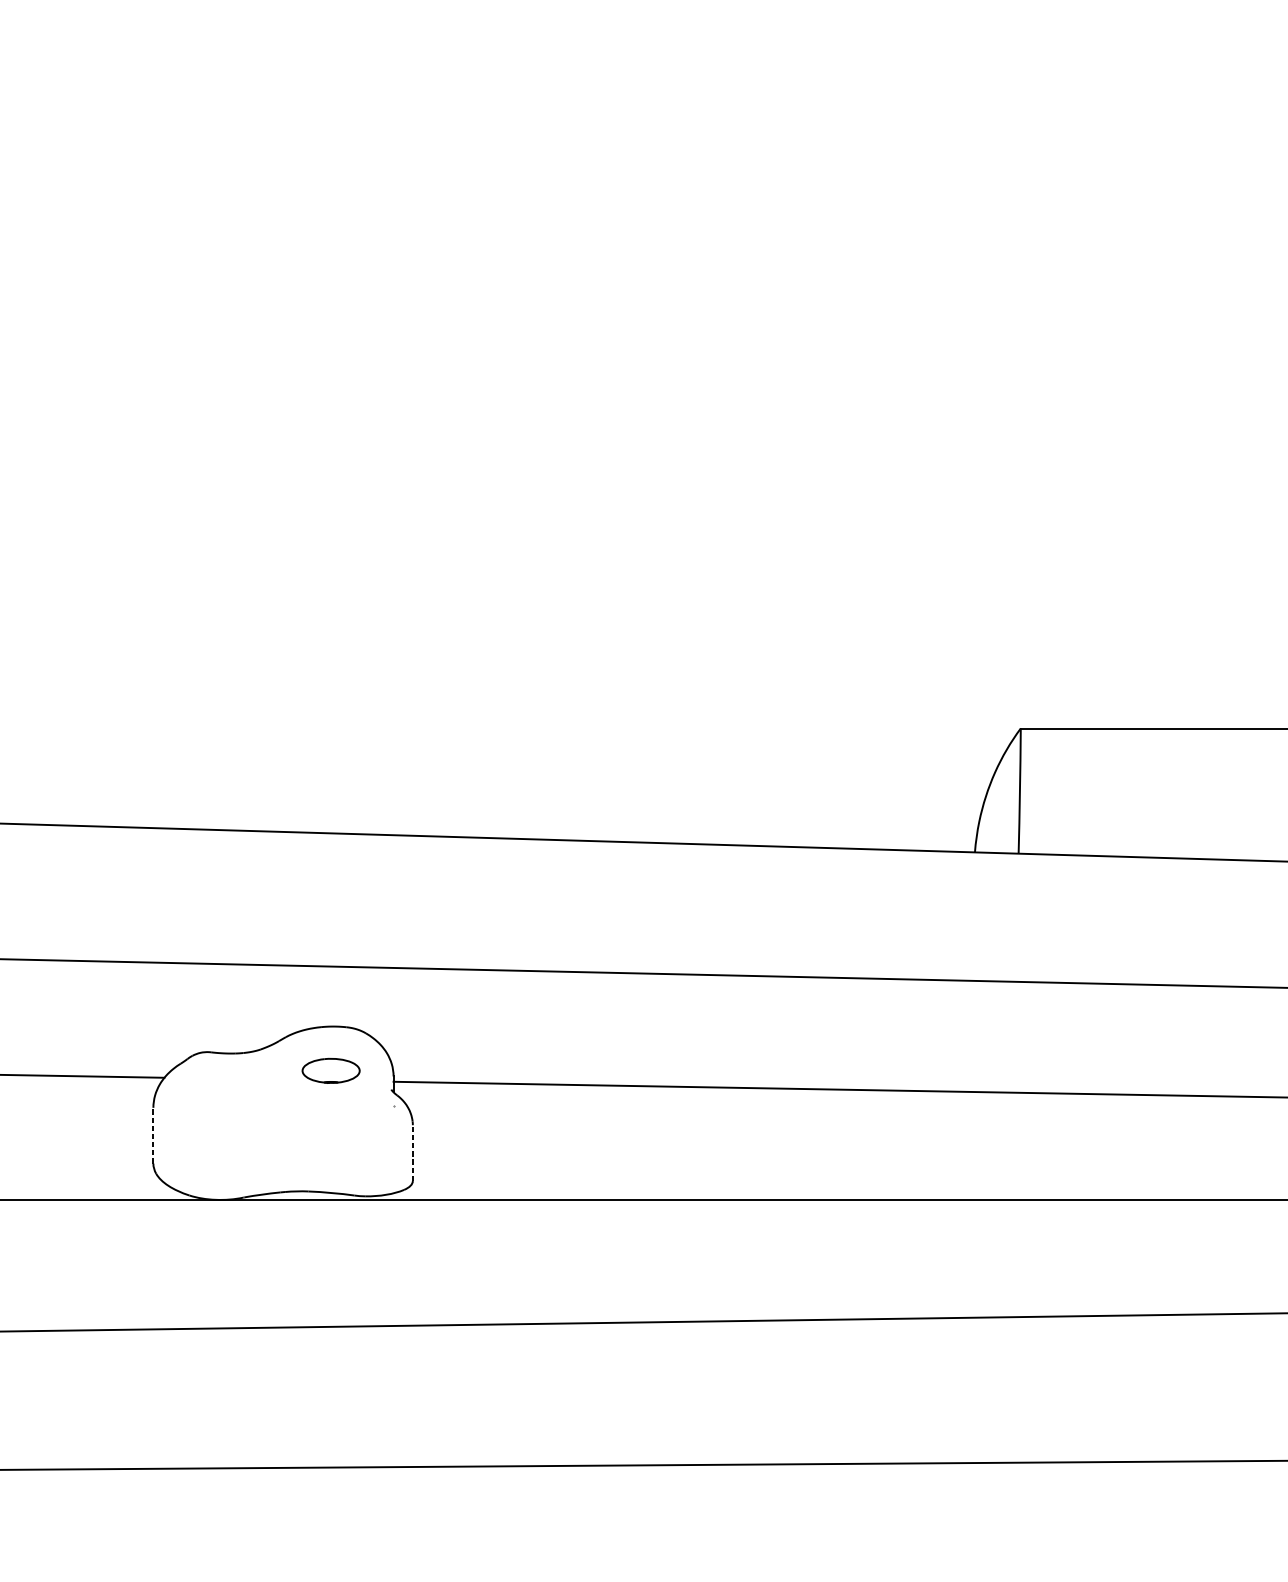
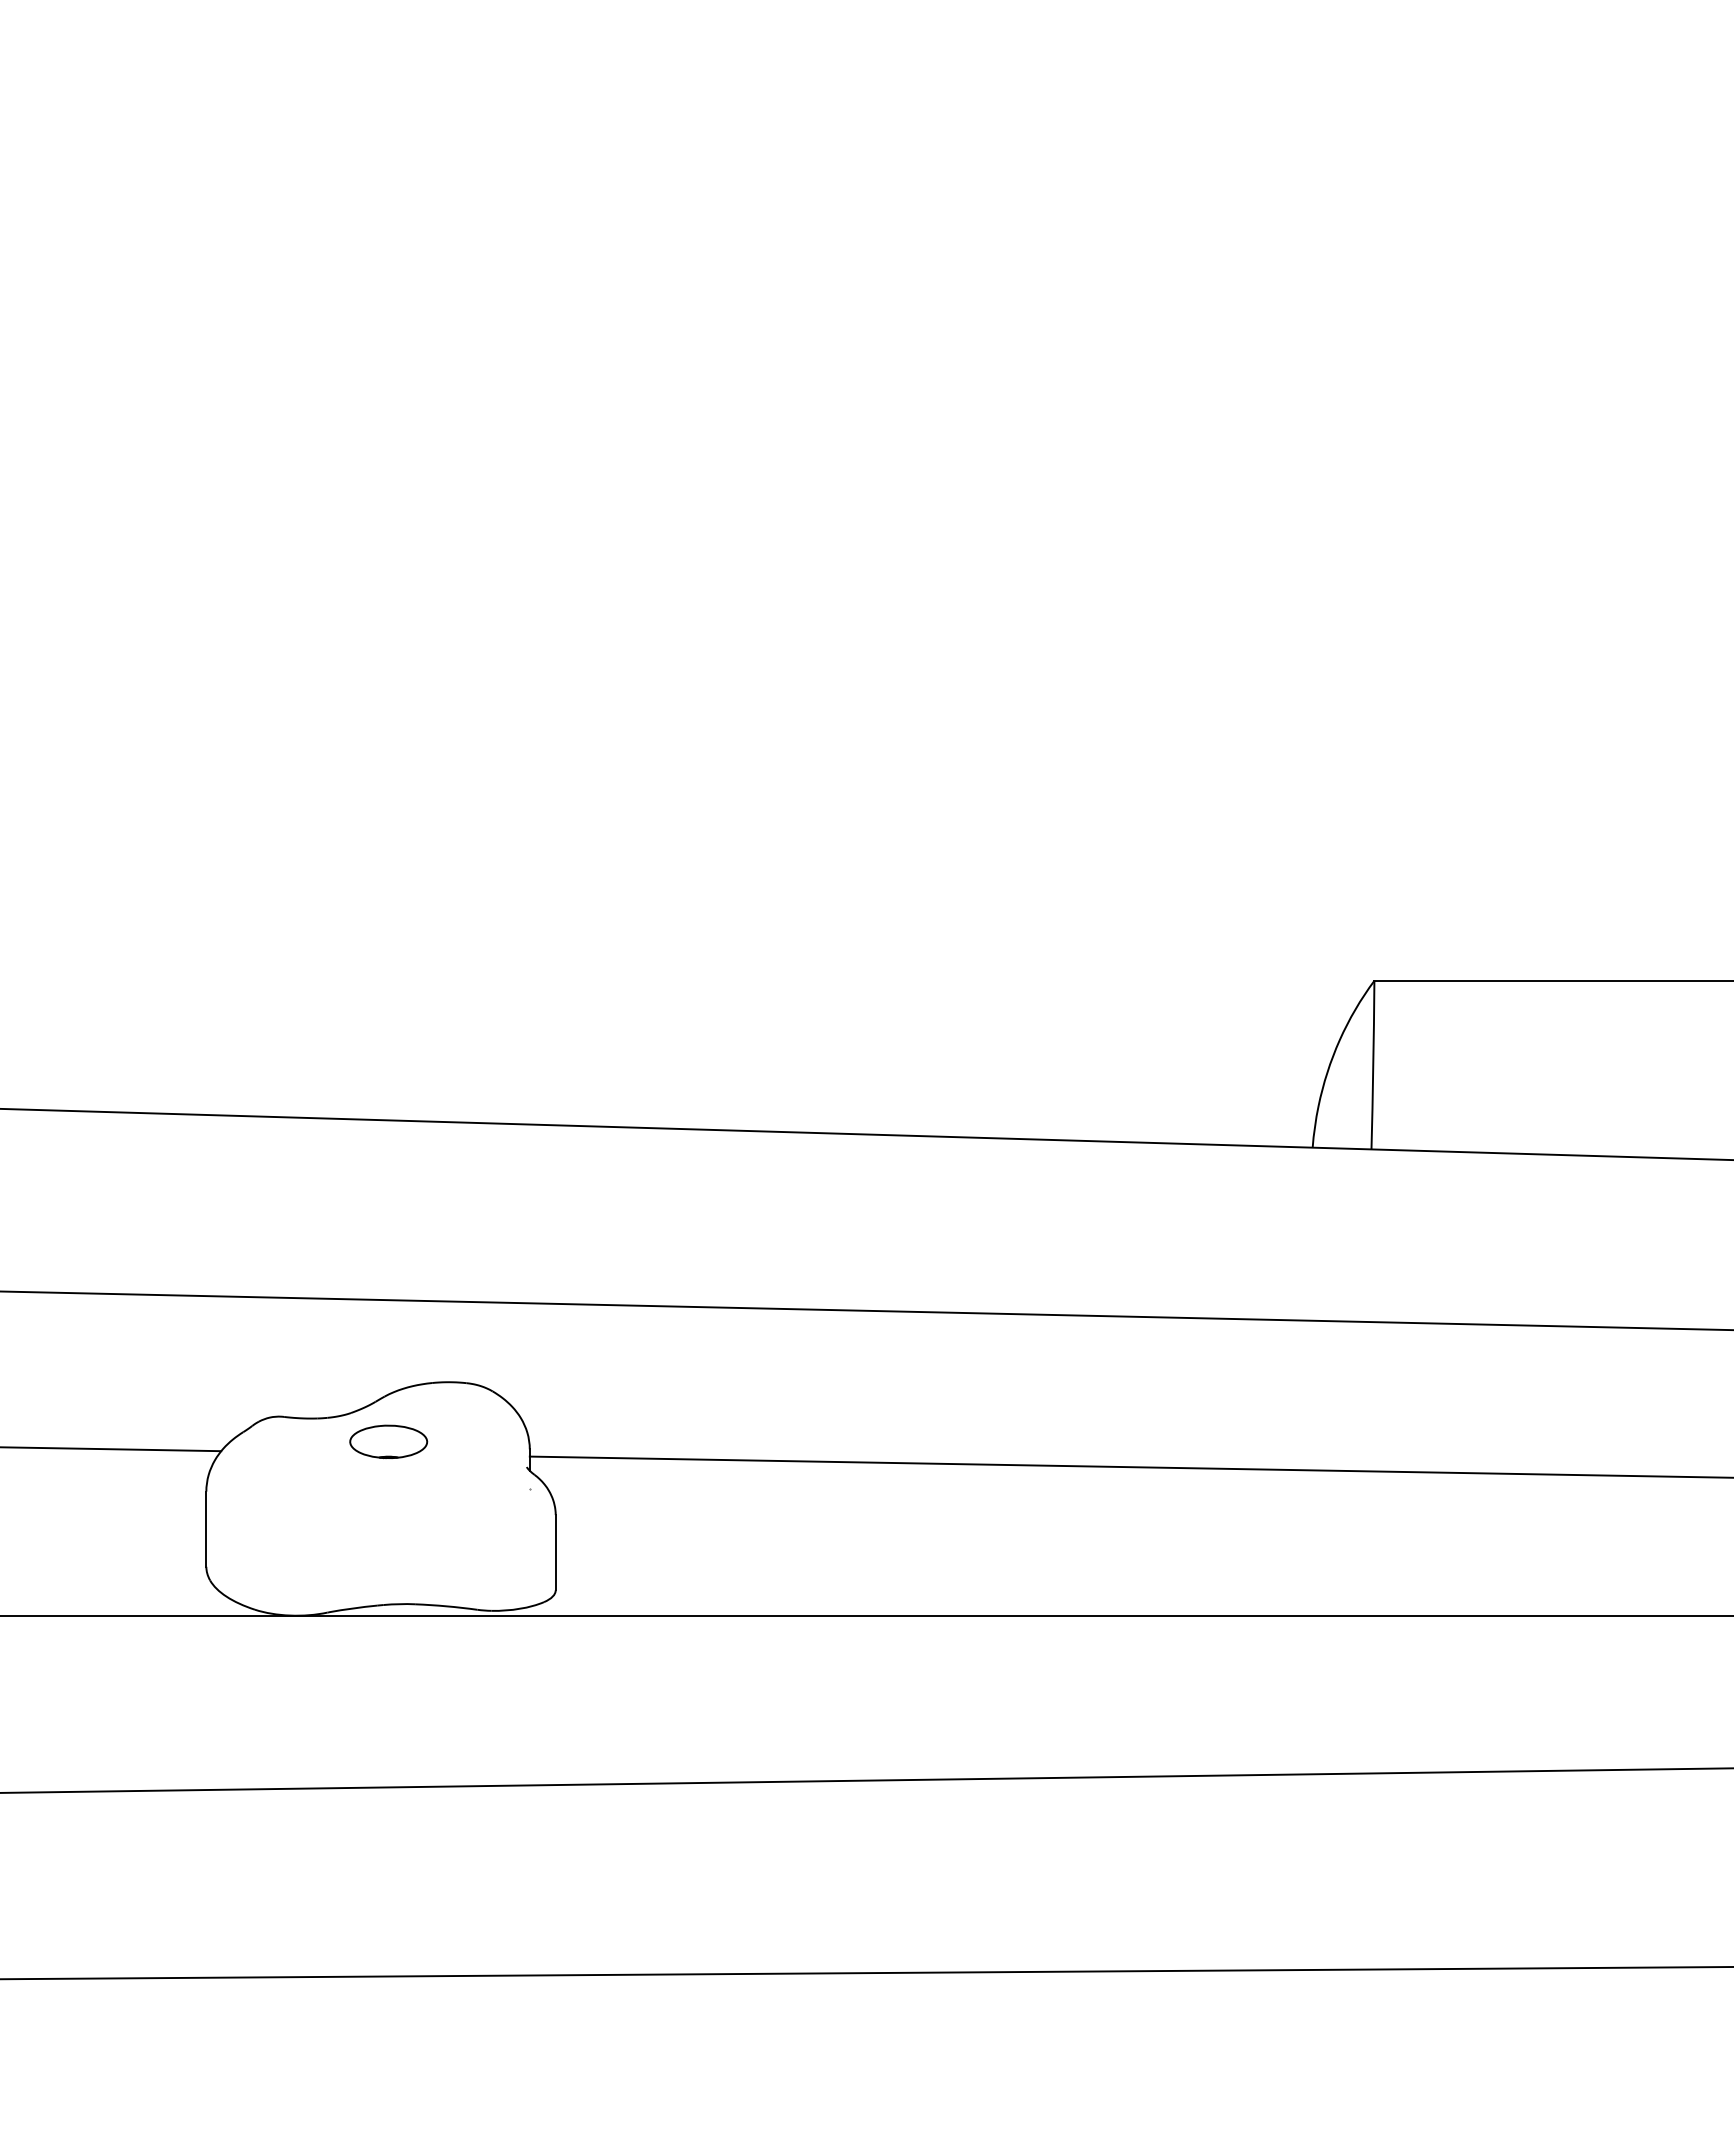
part: (330, 1070) -> (388, 1441), moved
line: (153, 1135) -> (206, 1529), dashed -> solid
line: (412, 1153) -> (555, 1552), dashed -> solid

